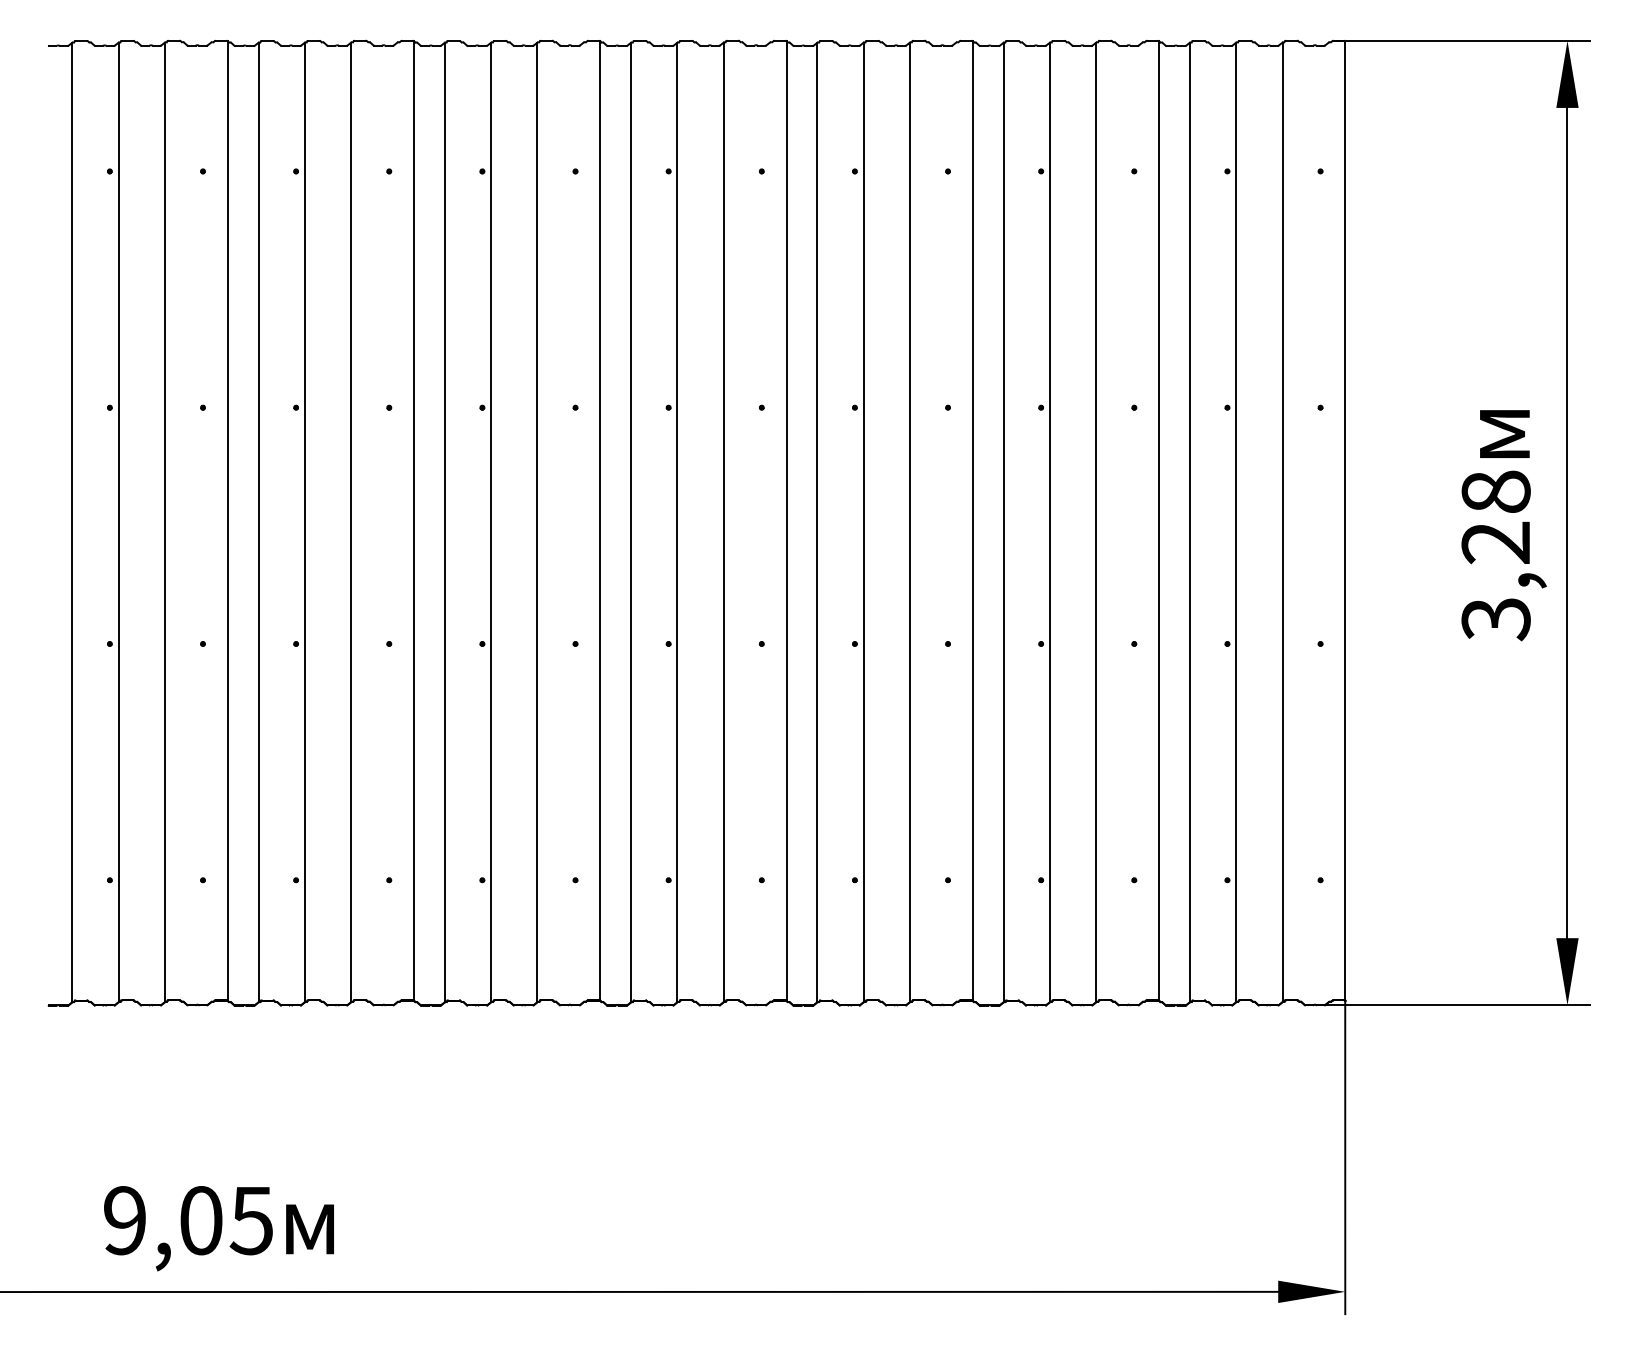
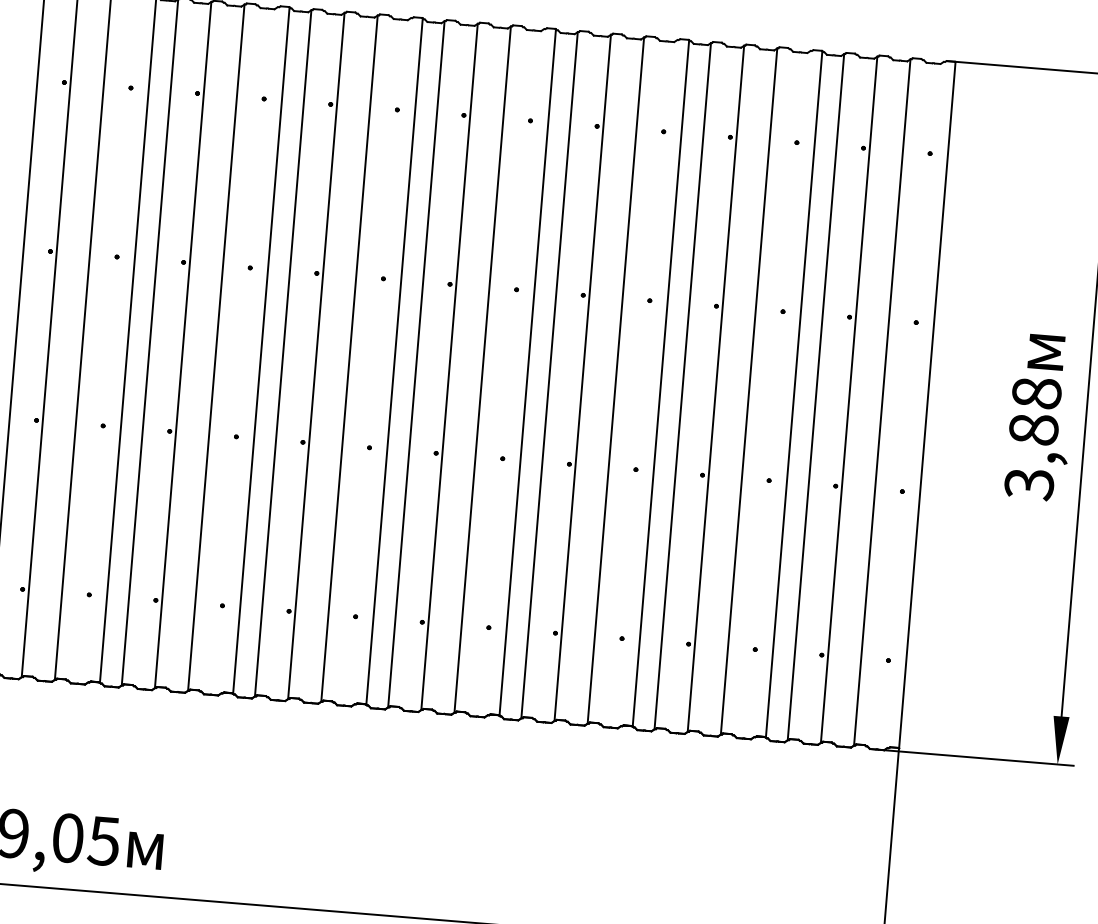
text: (1495, 542) -> (1033, 429), 3,28 -> 3,88

